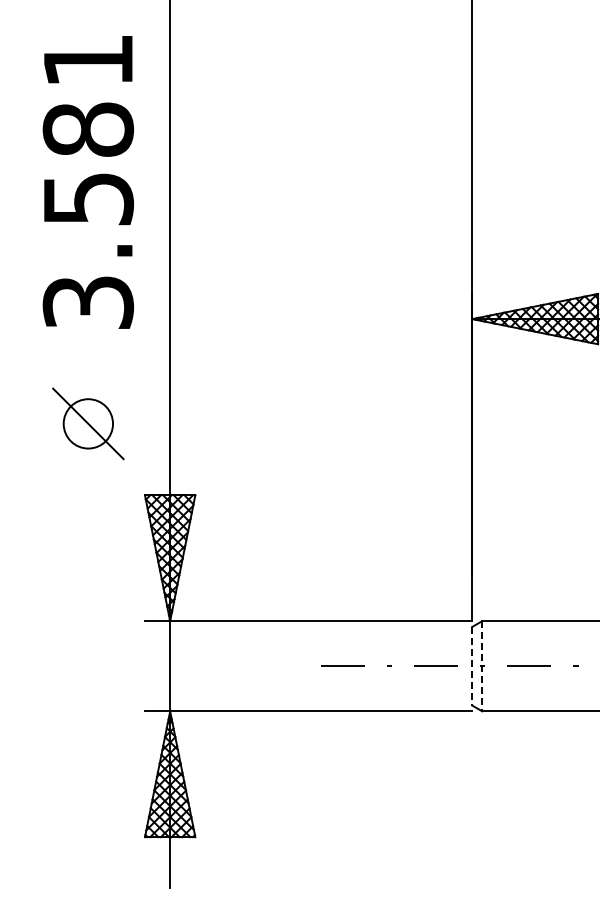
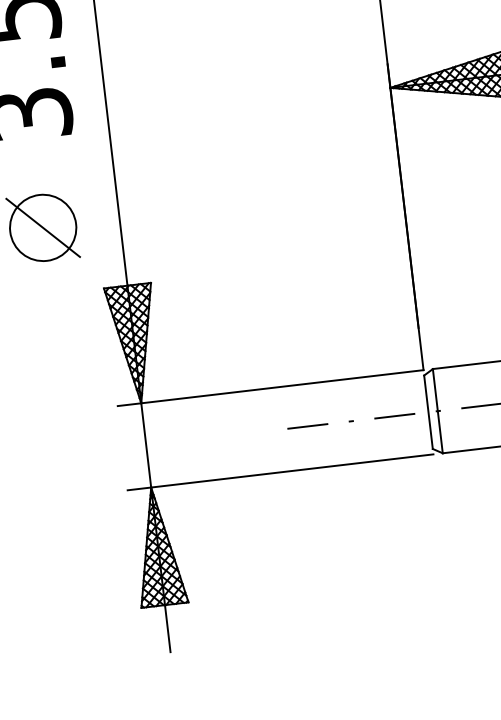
circle: (88, 423) -> (43, 227), size x1.43
line: (472, 666) -> (428, 412), dashed -> solid
line: (482, 666) -> (438, 411), dashed -> solid

